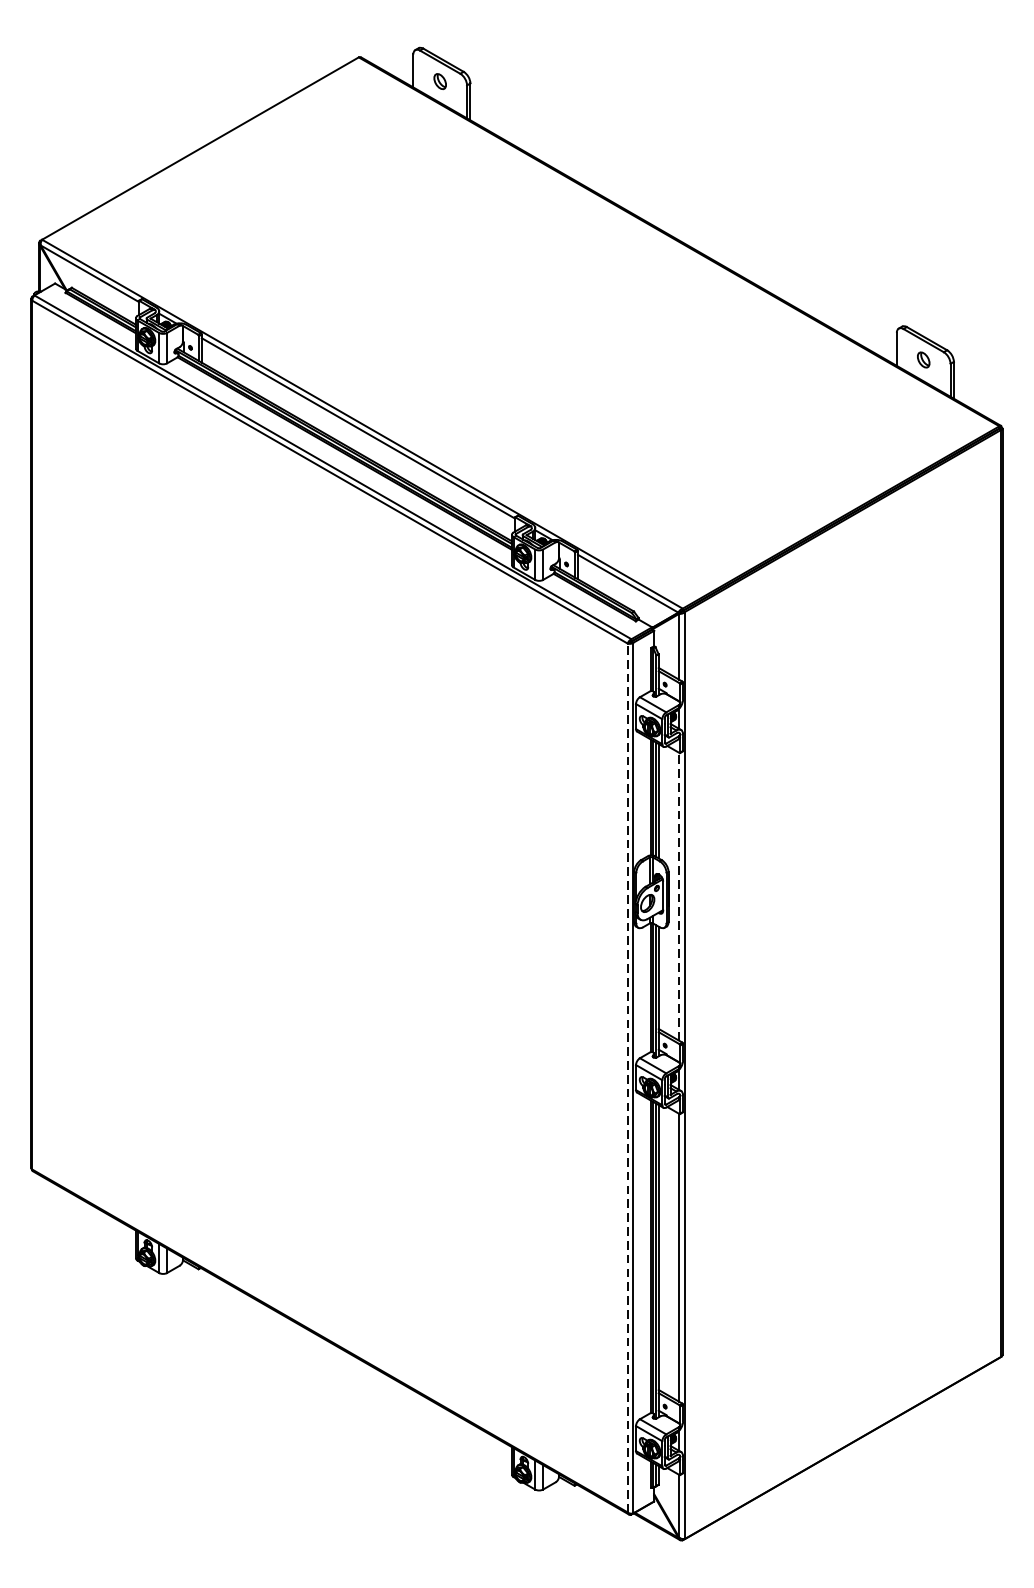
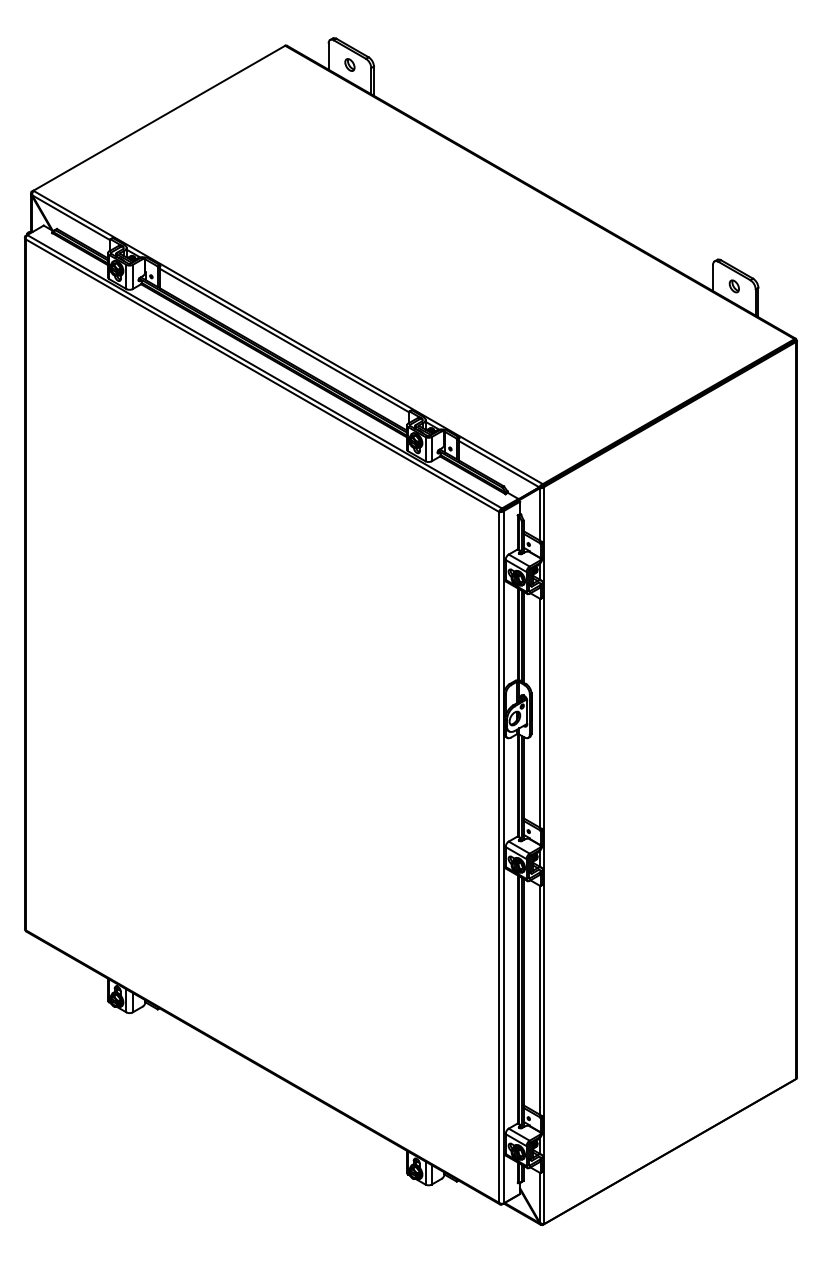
line: (678, 895) -> (539, 712), dashed -> solid
line: (628, 1076) -> (499, 856), dashed -> solid

